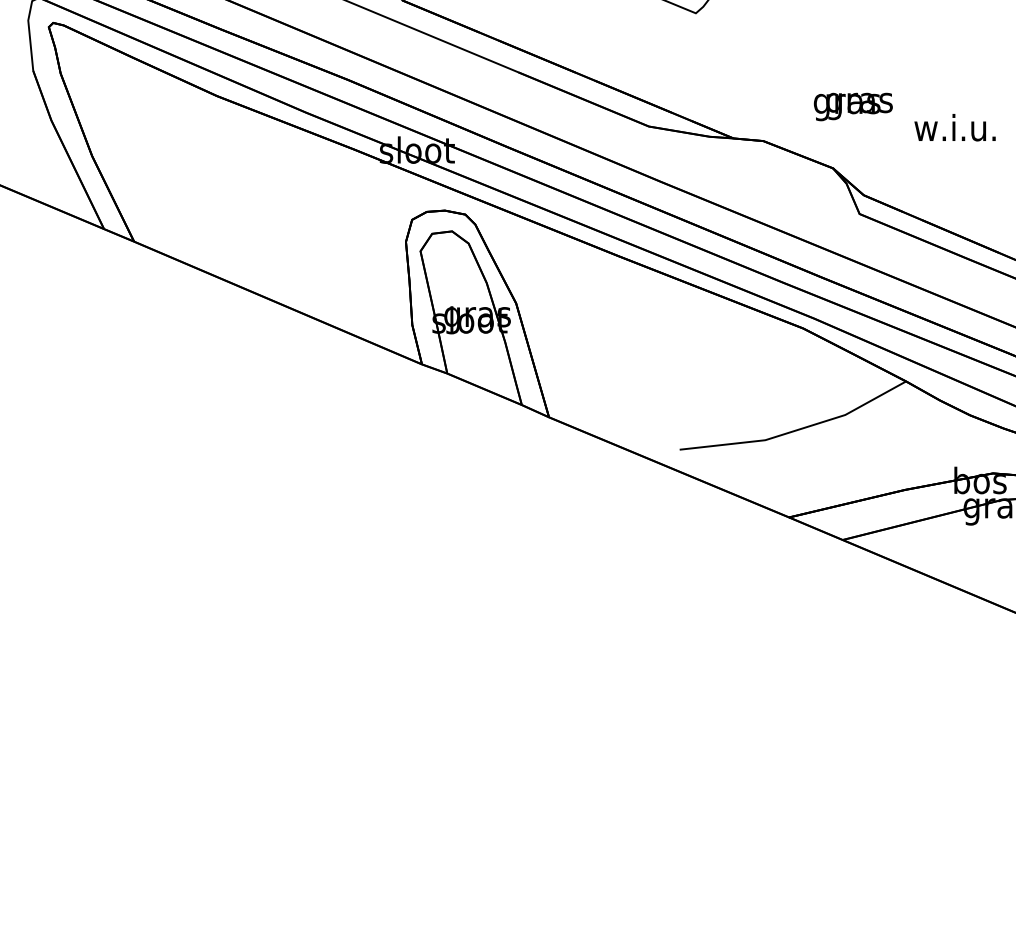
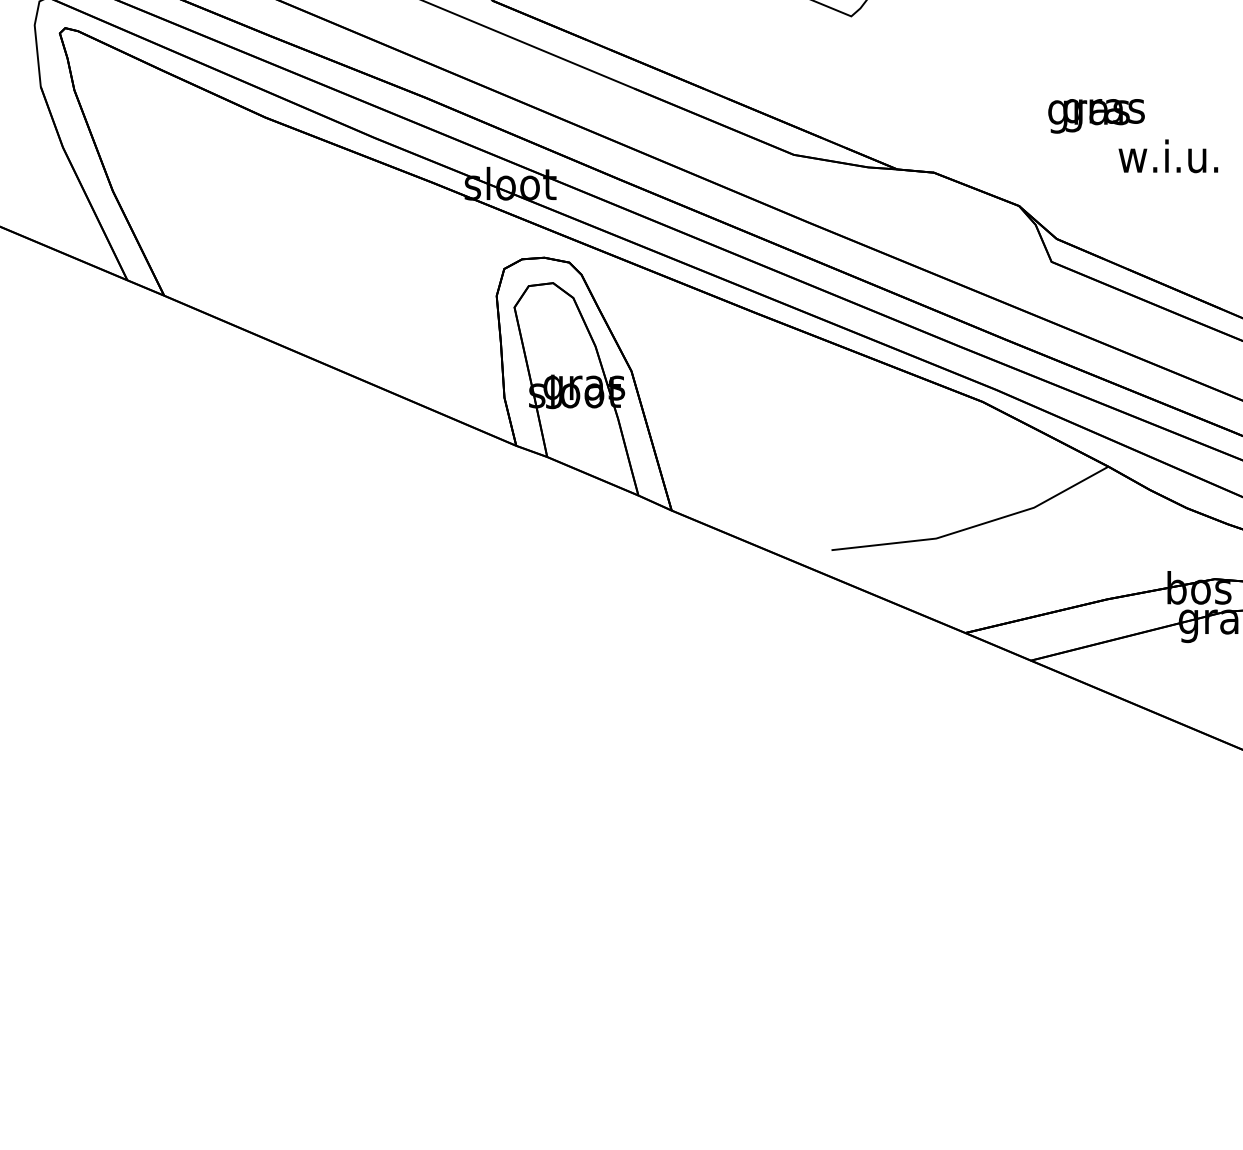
text: (852, 106) -> (1095, 115), moved

